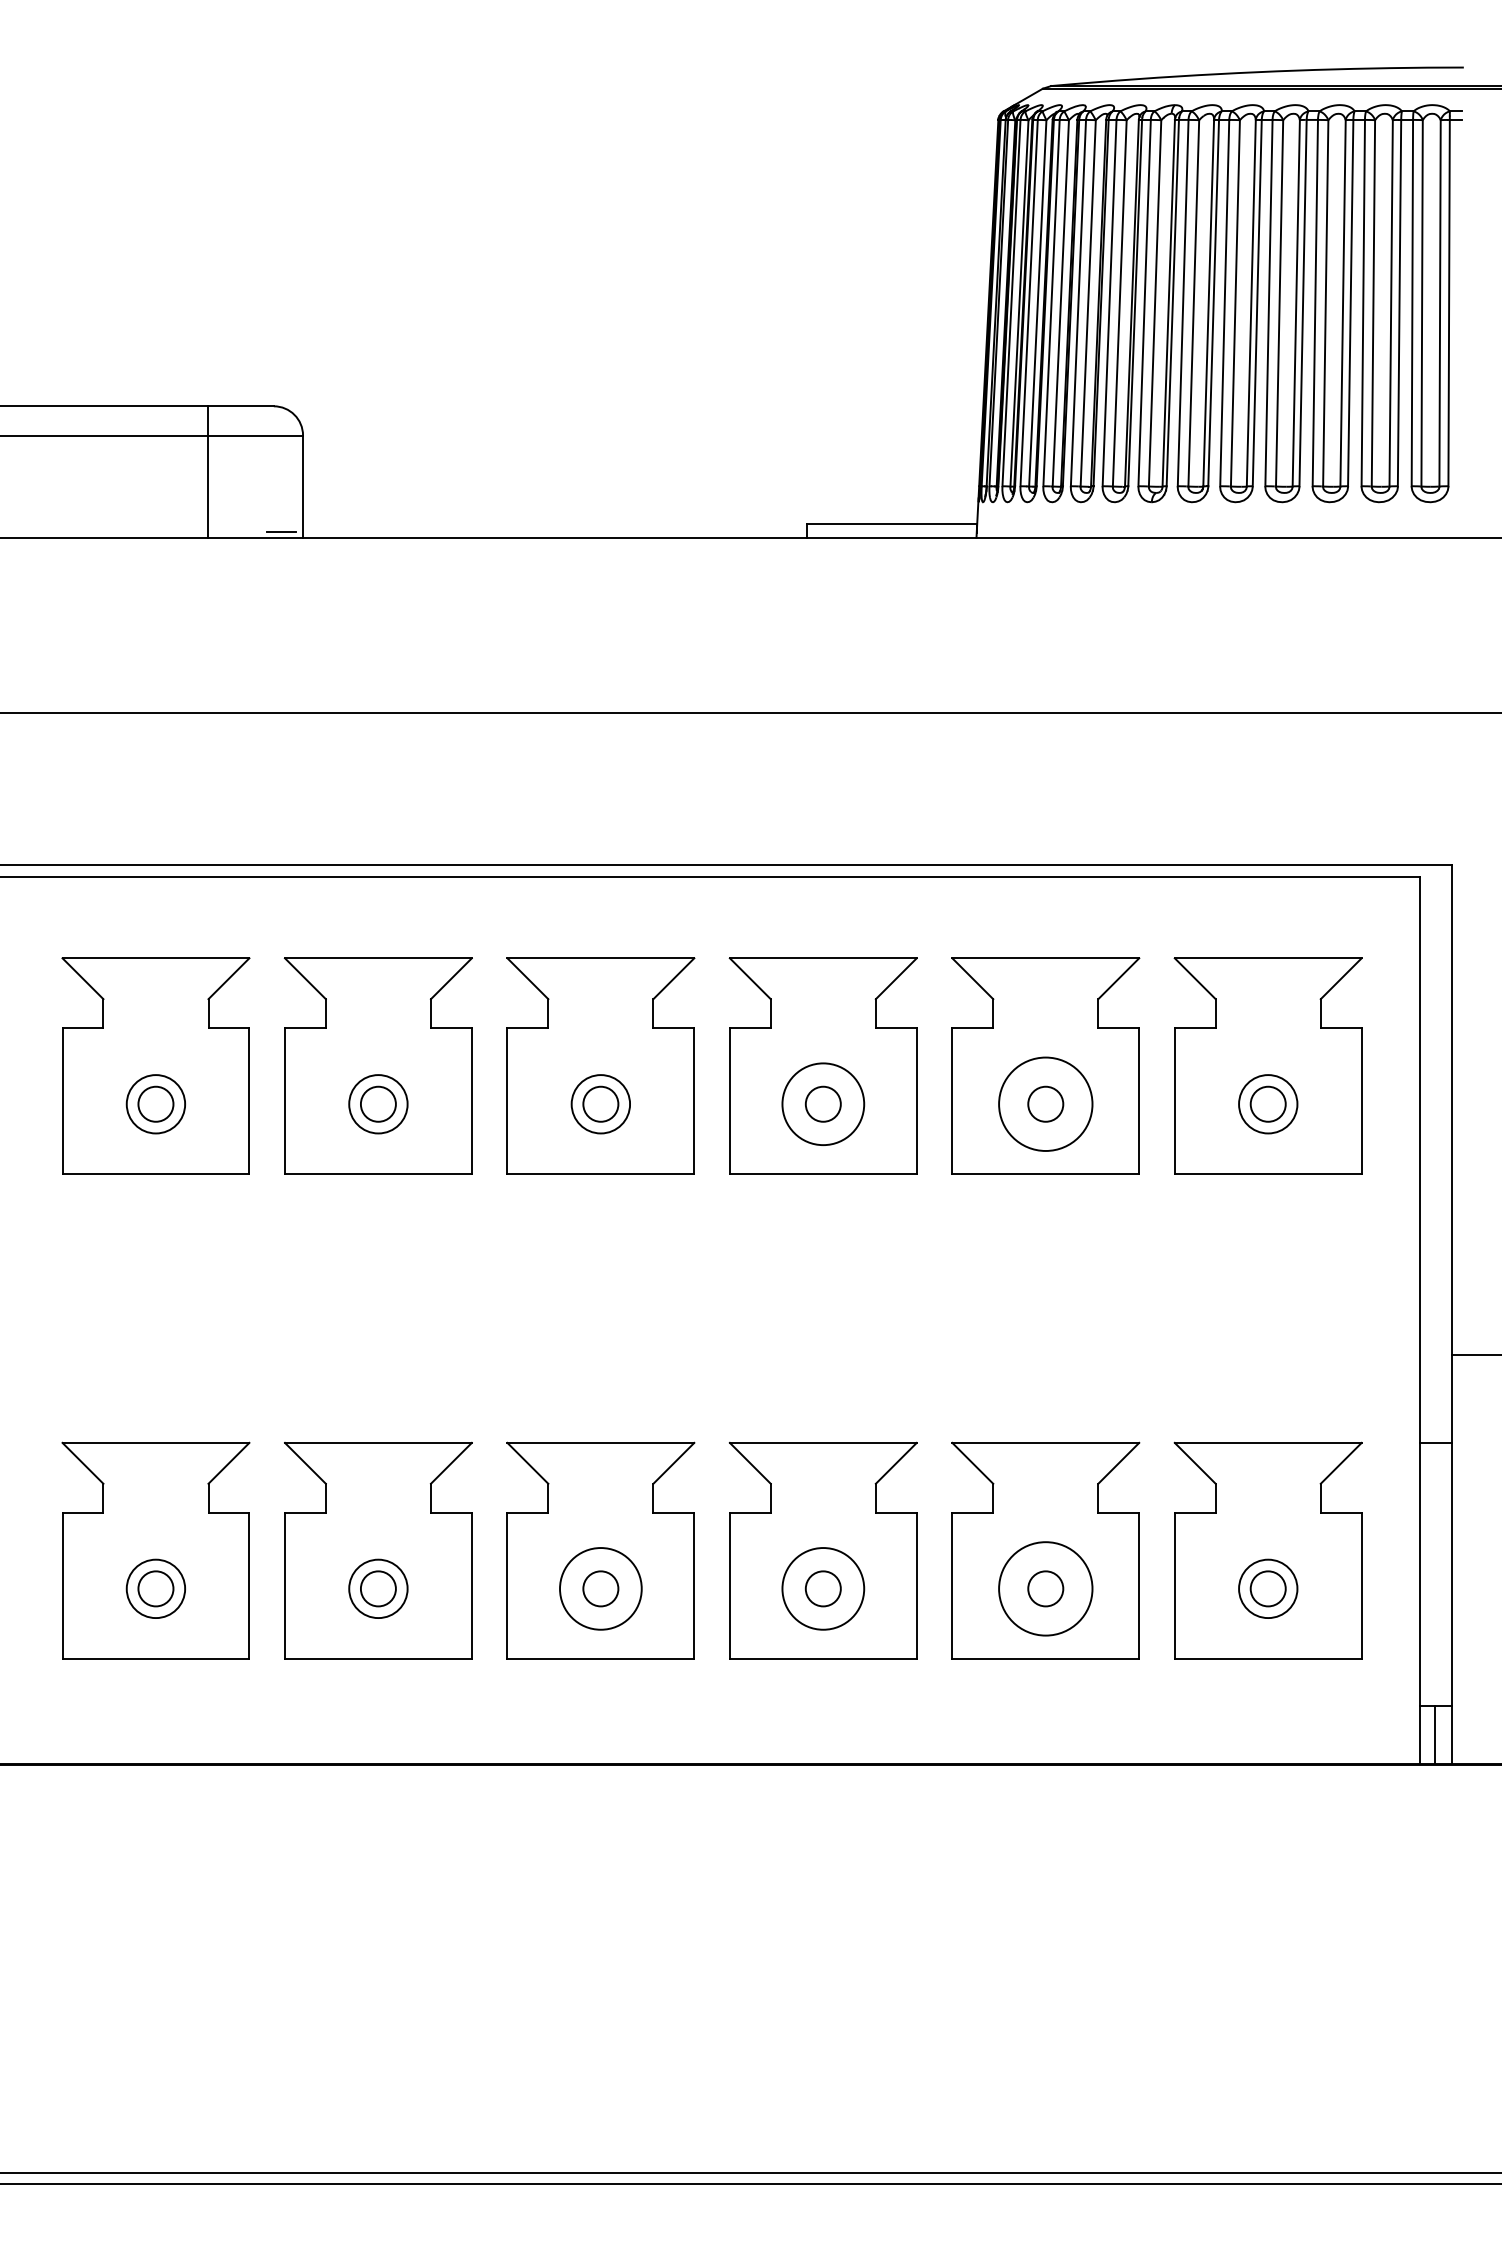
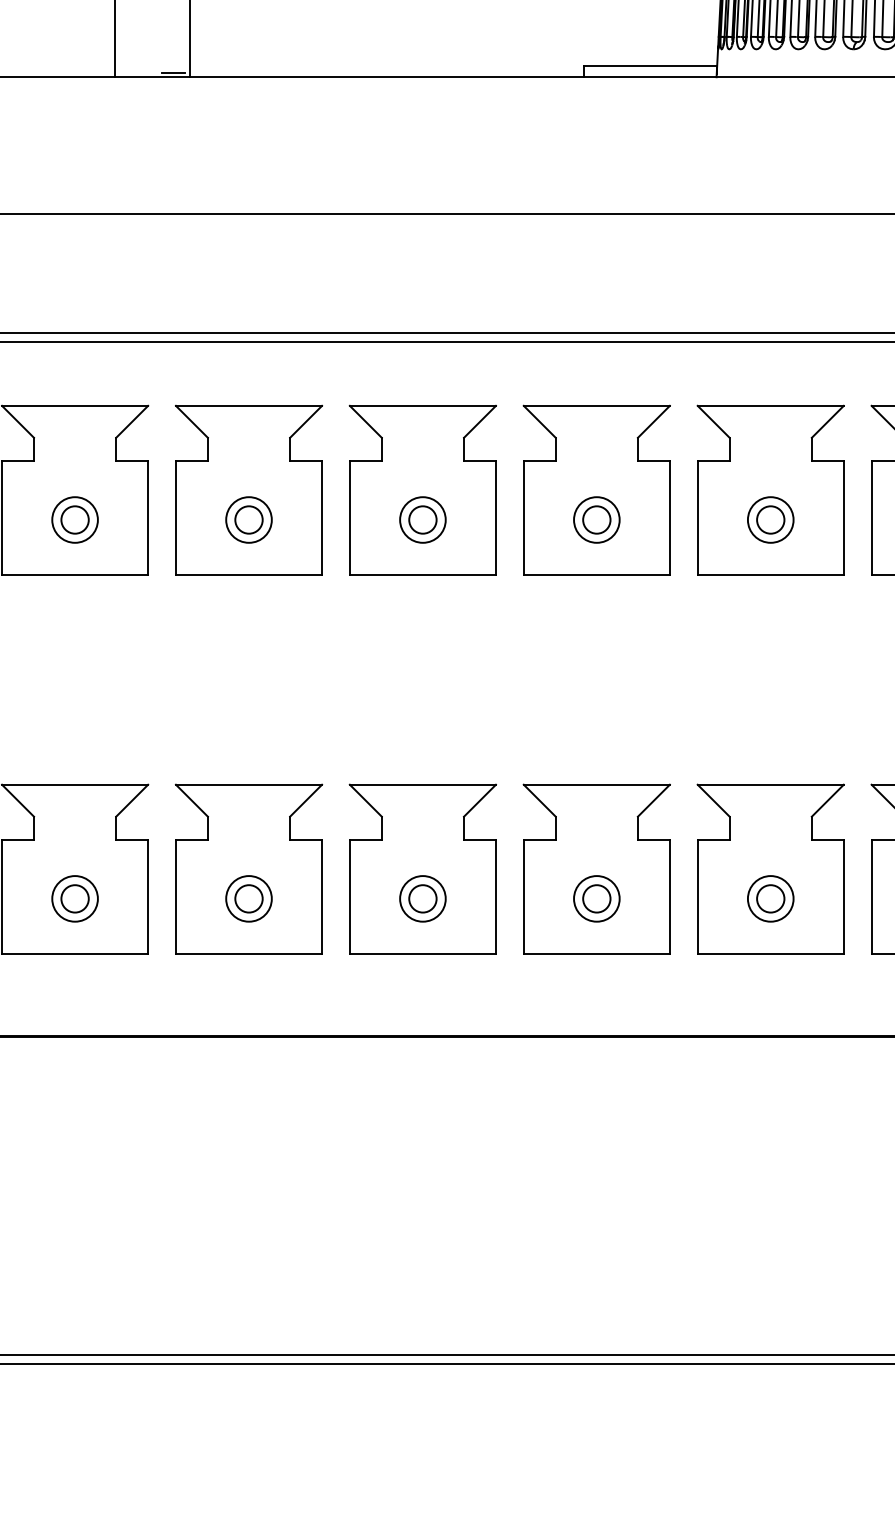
circle: (823, 1104) -> (596, 520), size x0.71
circle: (1045, 1104) -> (770, 520), size x0.62
circle: (600, 1588) -> (422, 898), size x0.71
circle: (823, 1588) -> (596, 898), size x0.71
circle: (1045, 1588) -> (770, 898), size x0.62

